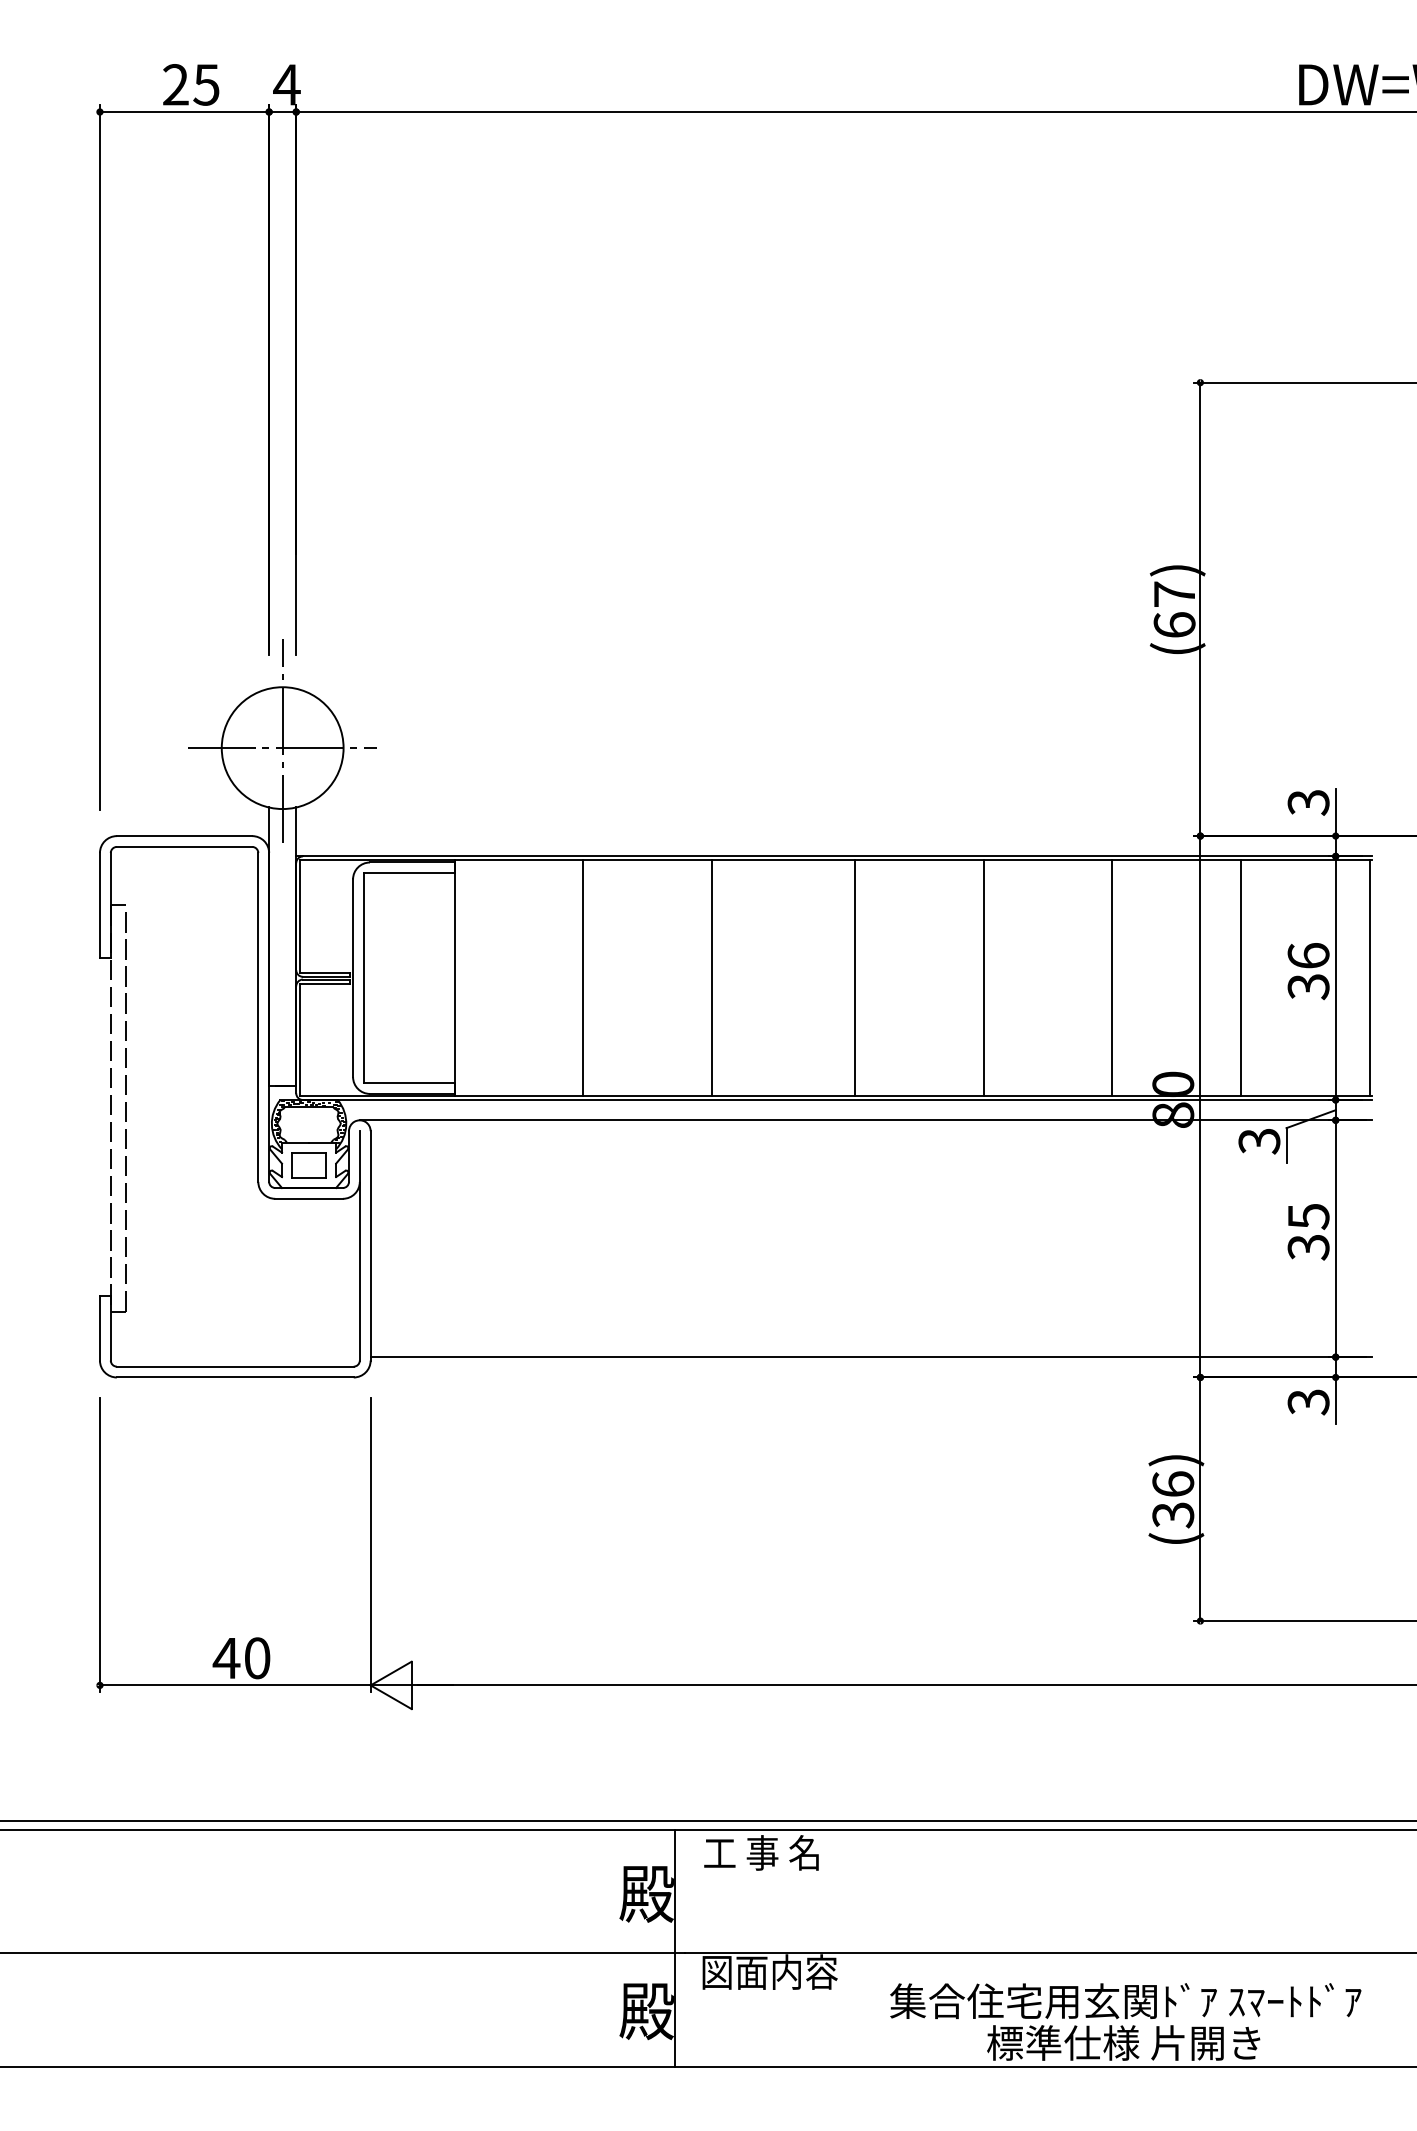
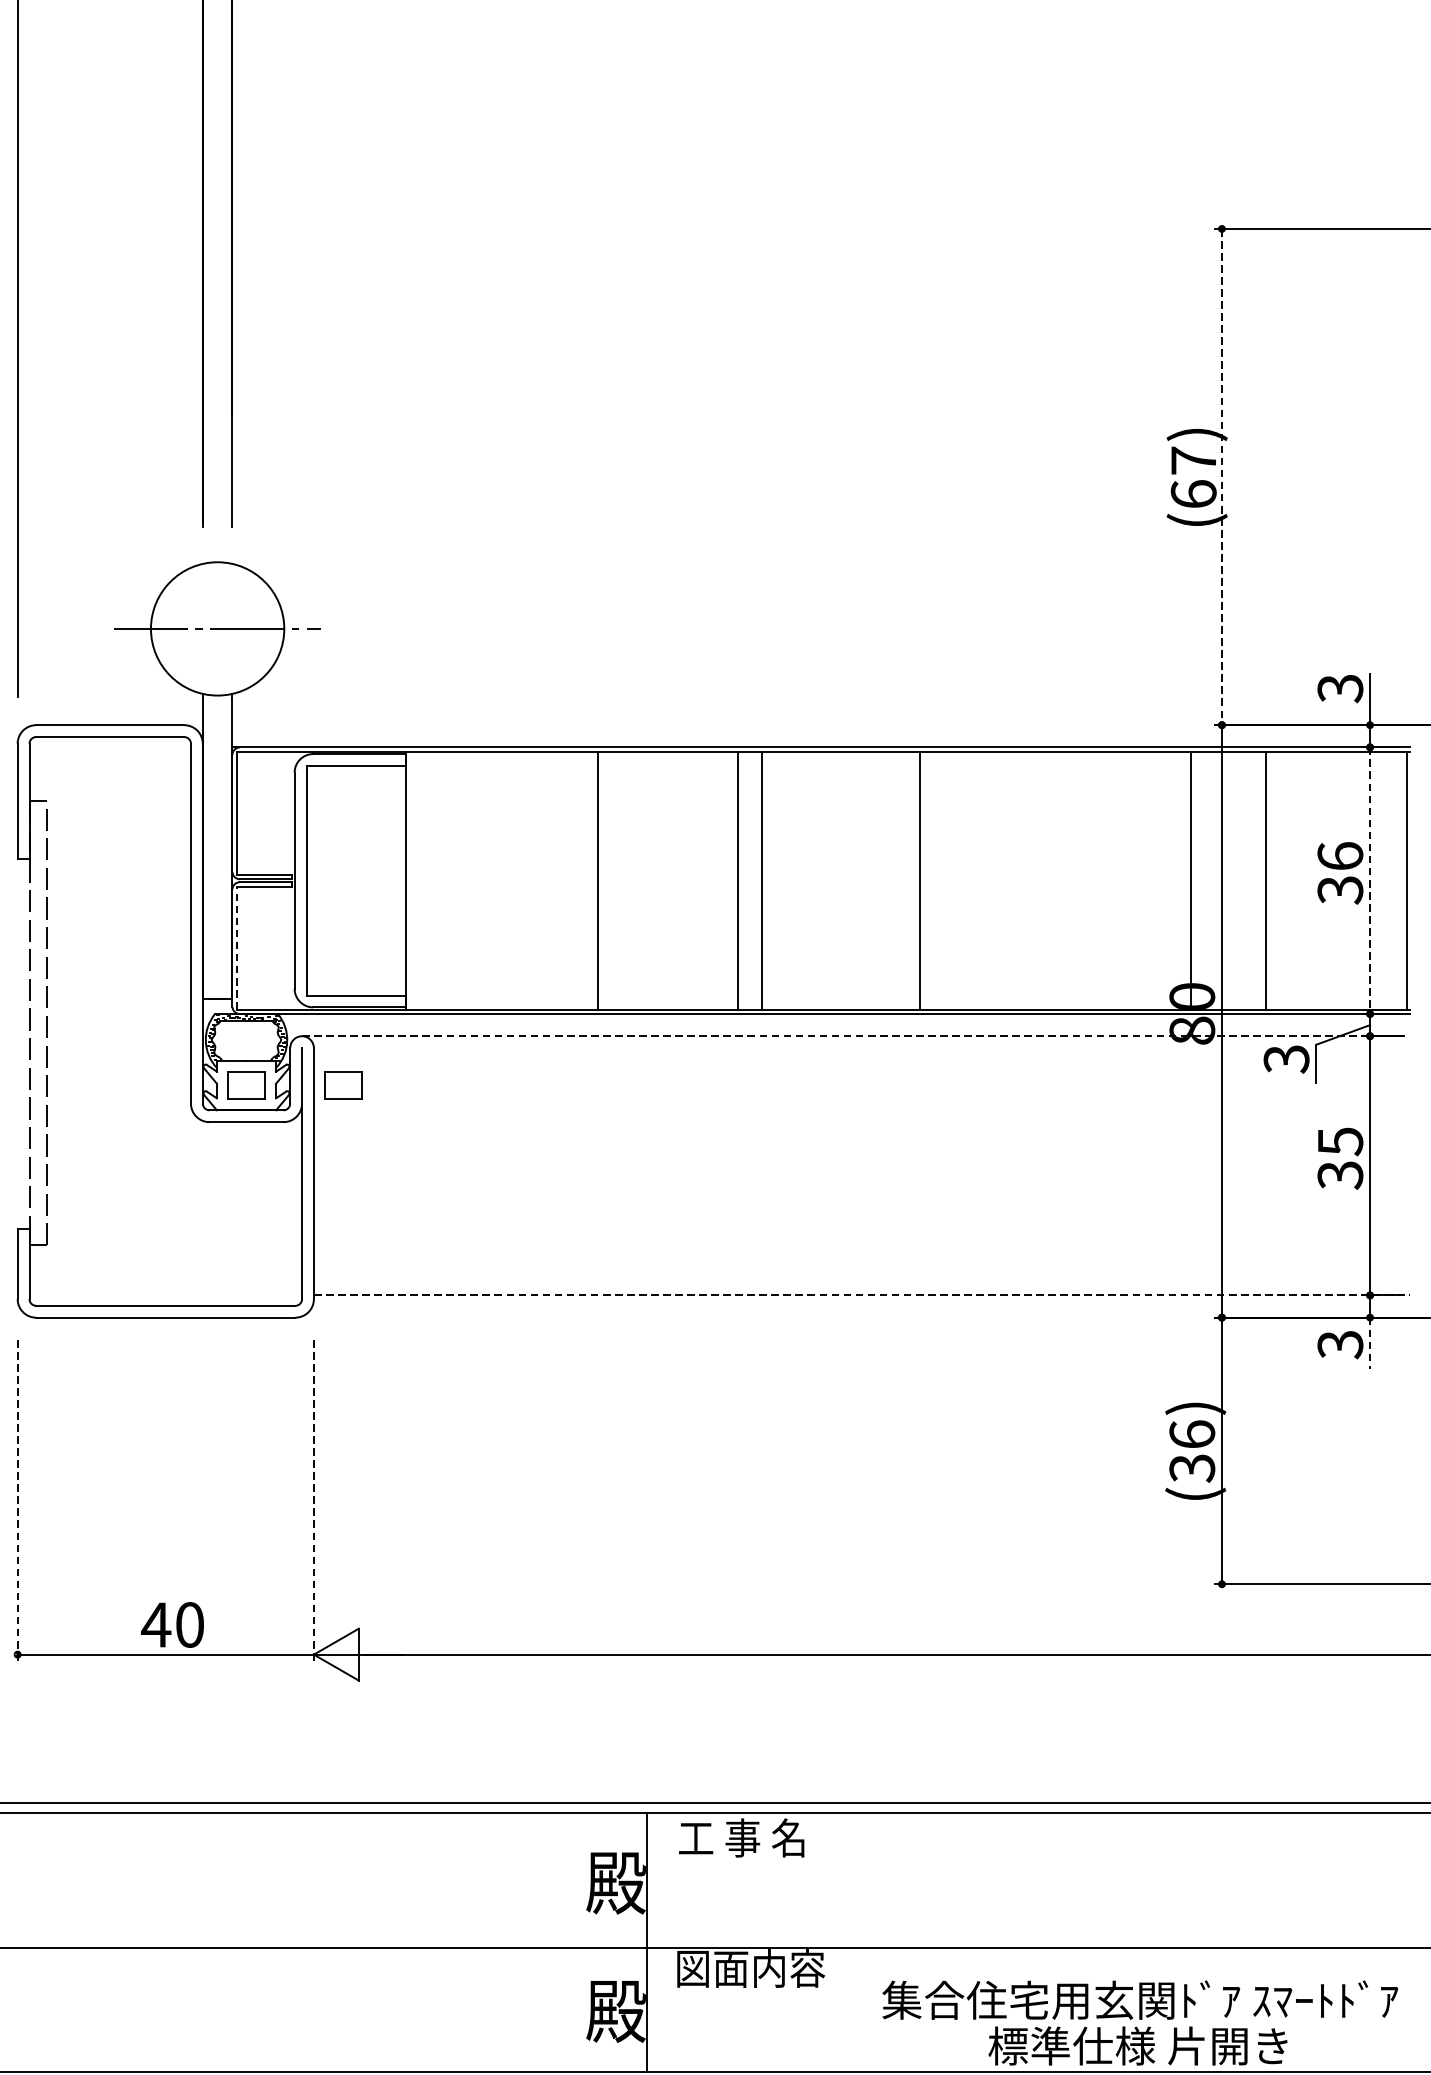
line: (1200, 609) -> (1222, 477), solid -> dashed
line: (282, 740) -> (217, 620), removed
line: (583, 977) -> (598, 879), moved
line: (711, 977) -> (737, 879), moved
line: (855, 977) -> (762, 879), moved
line: (983, 977) -> (920, 879), moved
line: (1112, 977) -> (1191, 879), moved
line: (1335, 978) -> (1369, 881), solid -> dashed
line: (300, 1039) -> (237, 947), solid -> dashed
line: (866, 1120) -> (856, 1036), solid -> dashed
part: (397, 1165) -> (343, 1085), added
line: (871, 1357) -> (862, 1295), solid -> dashed
line: (1335, 1401) -> (1369, 1343), solid -> dashed
line: (99, 1545) -> (17, 1501), solid -> dashed
line: (370, 1545) -> (313, 1501), solid -> dashed

